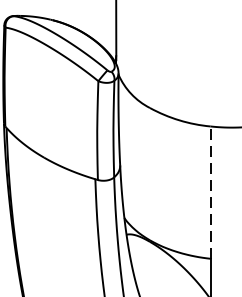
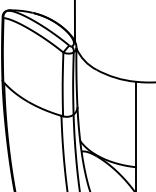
line: (210, 192) -> (135, 124), dashed -> solid

